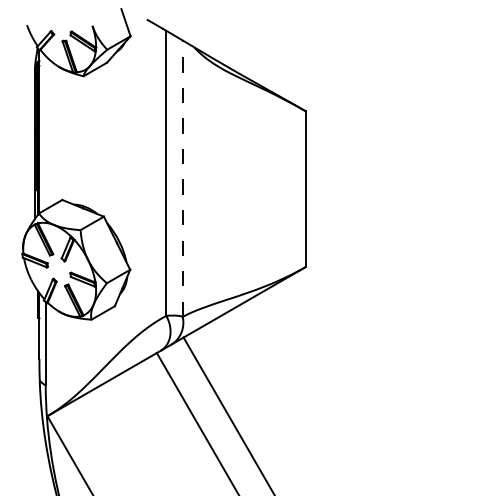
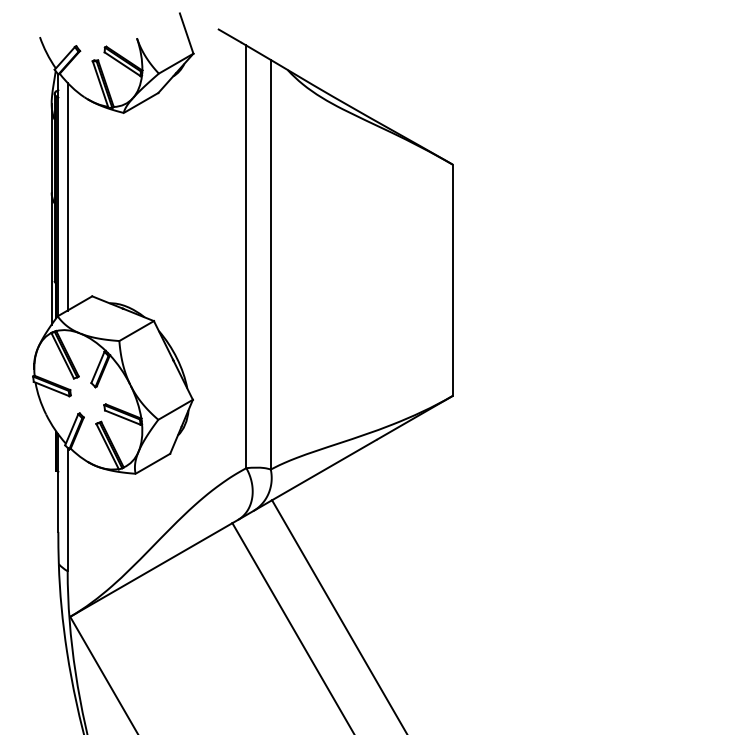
line: (45, 132) -> (67, 196), added
line: (182, 178) -> (270, 264), dashed -> solid

